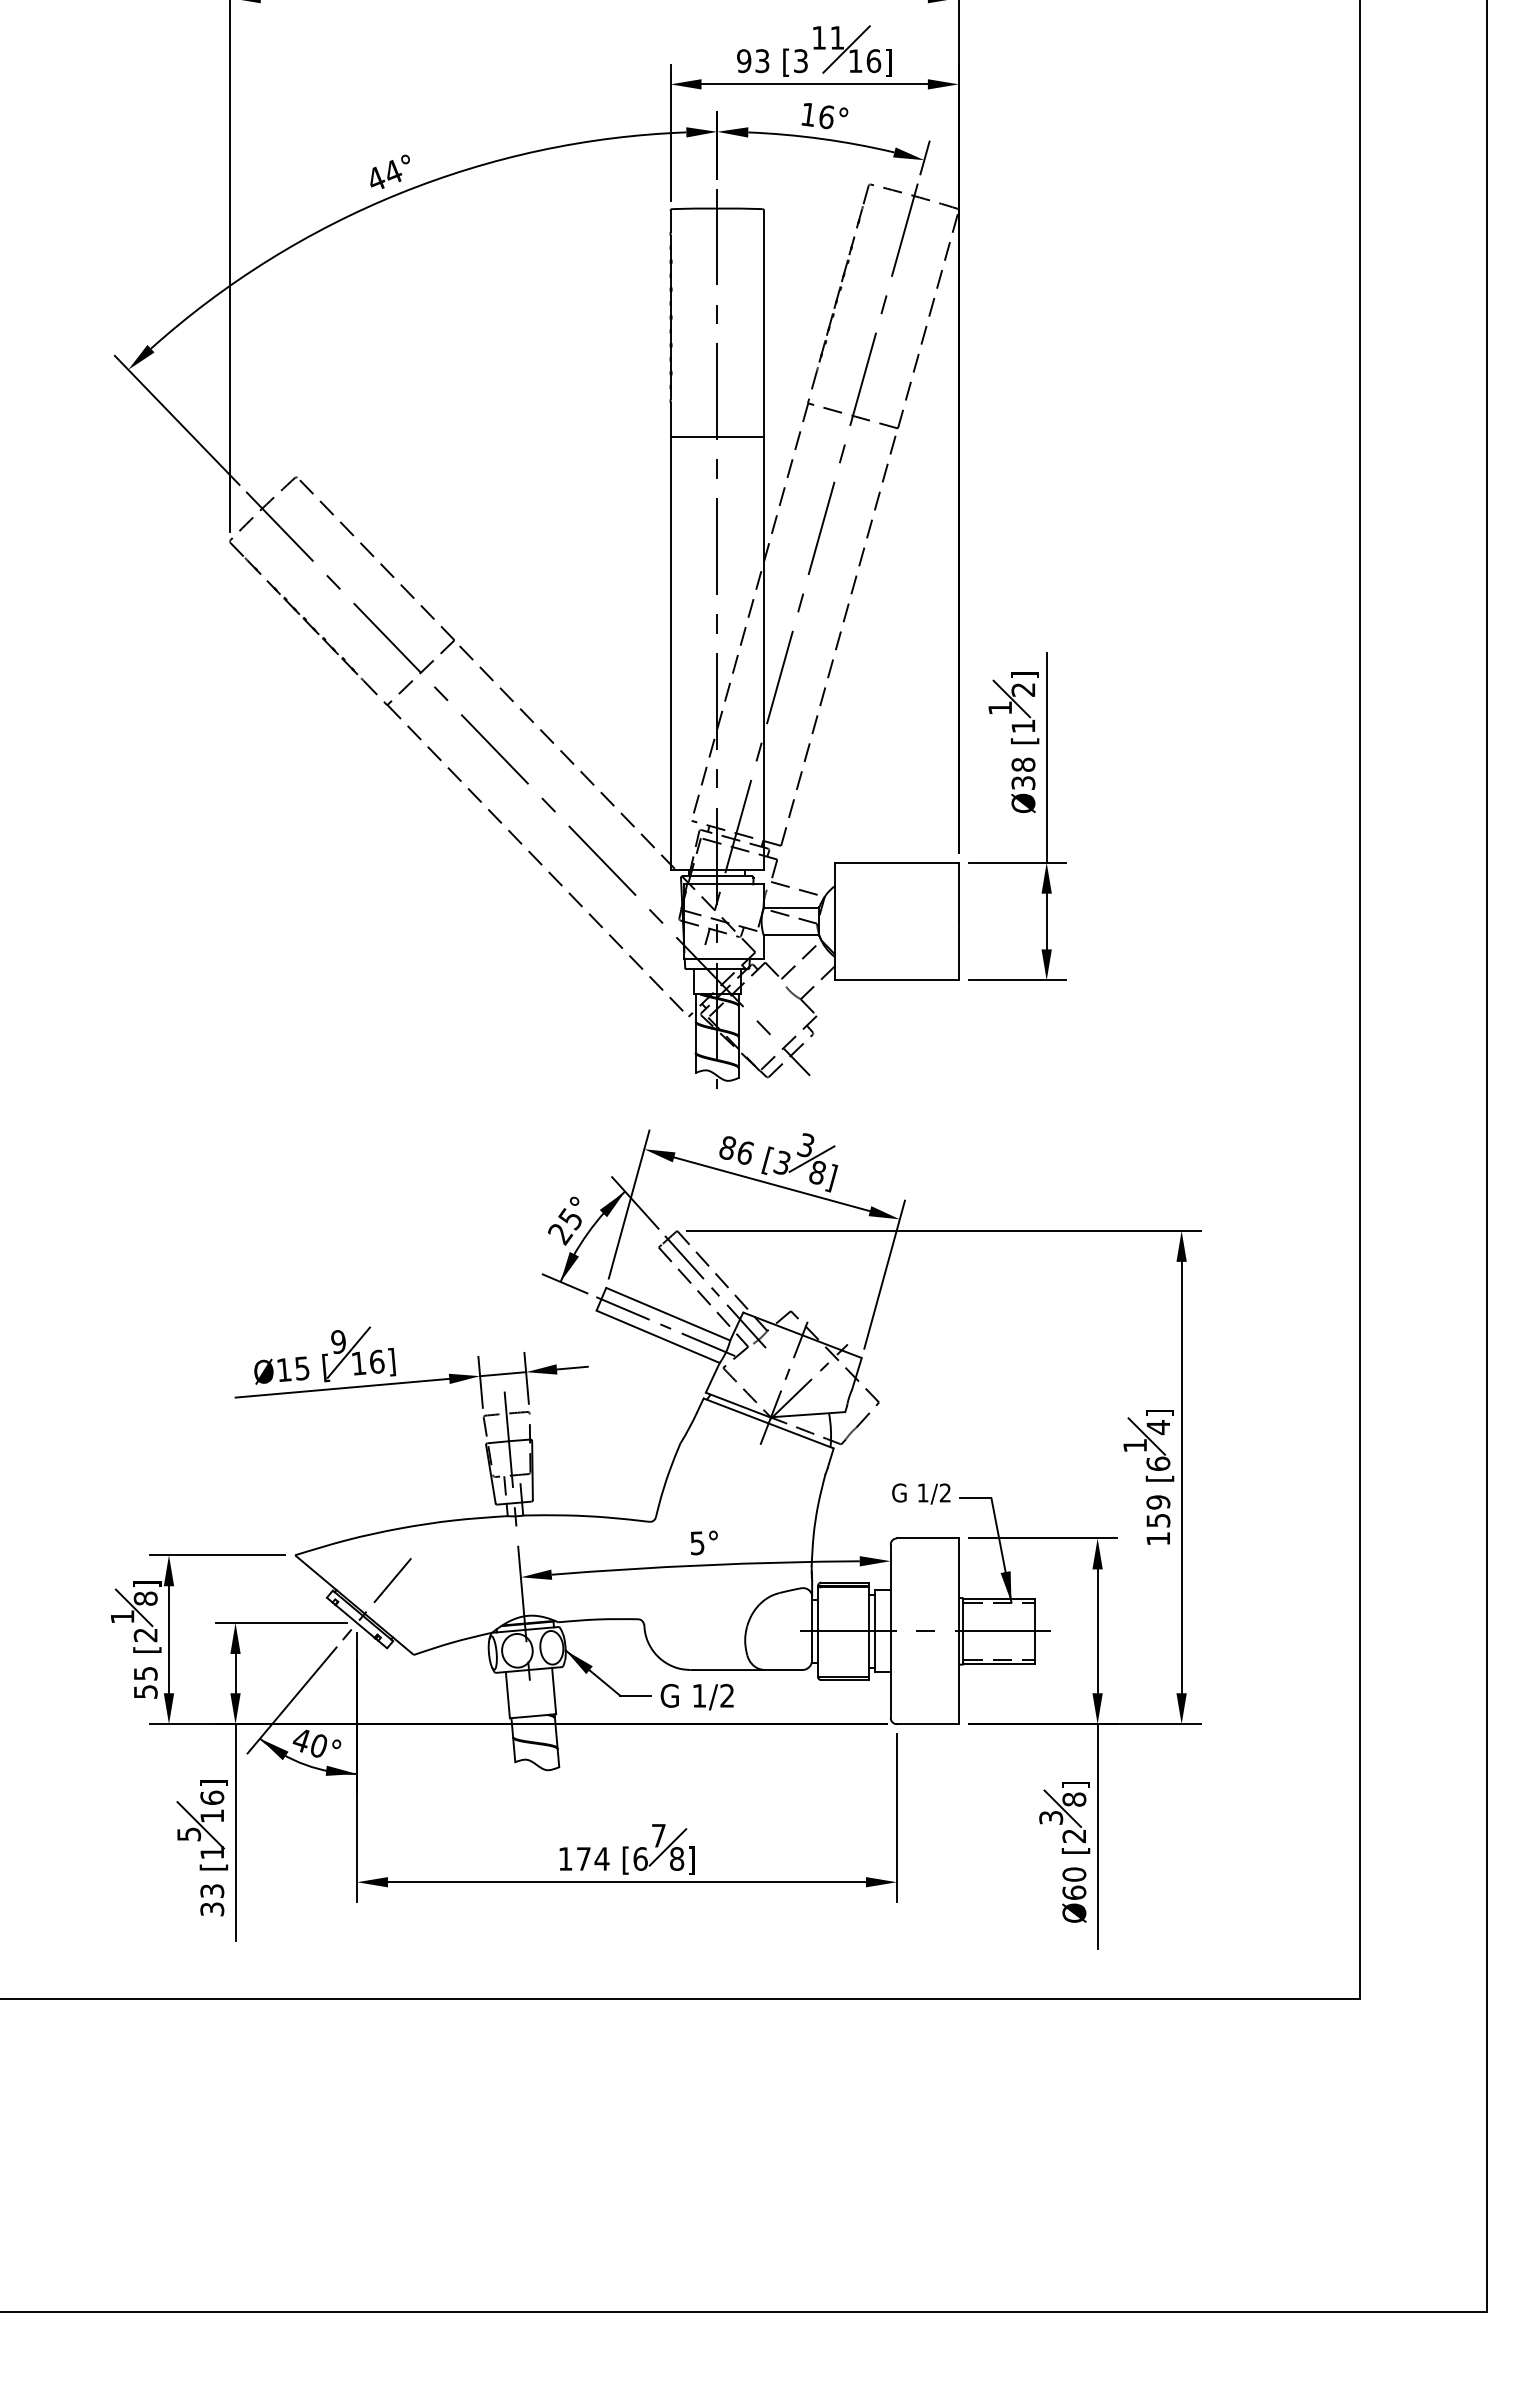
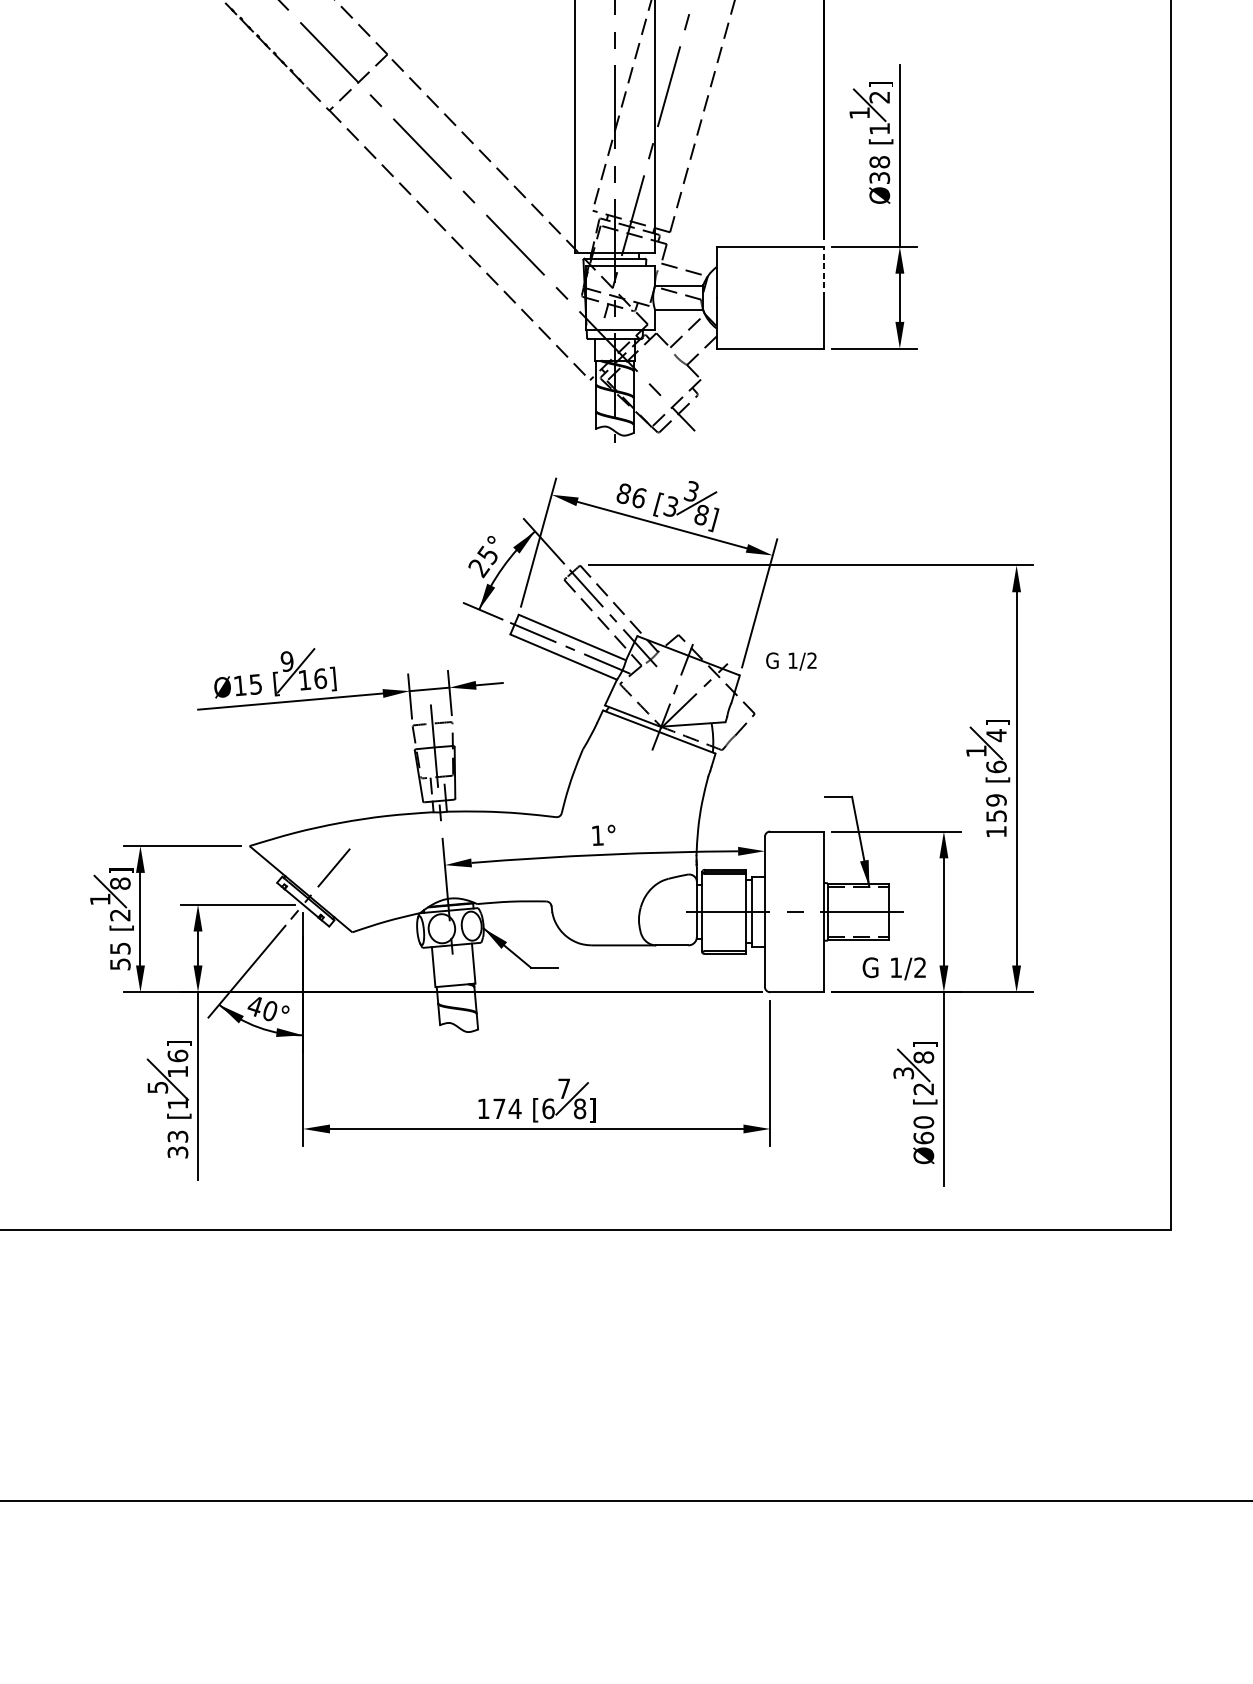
line: (958, 891) -> (823, 271), solid -> dashed
text: (921, 1493) -> (791, 661), moved
text: (697, 1543) -> (597, 835), 5° -> 1°
text: (696, 1696) -> (893, 968), moved

